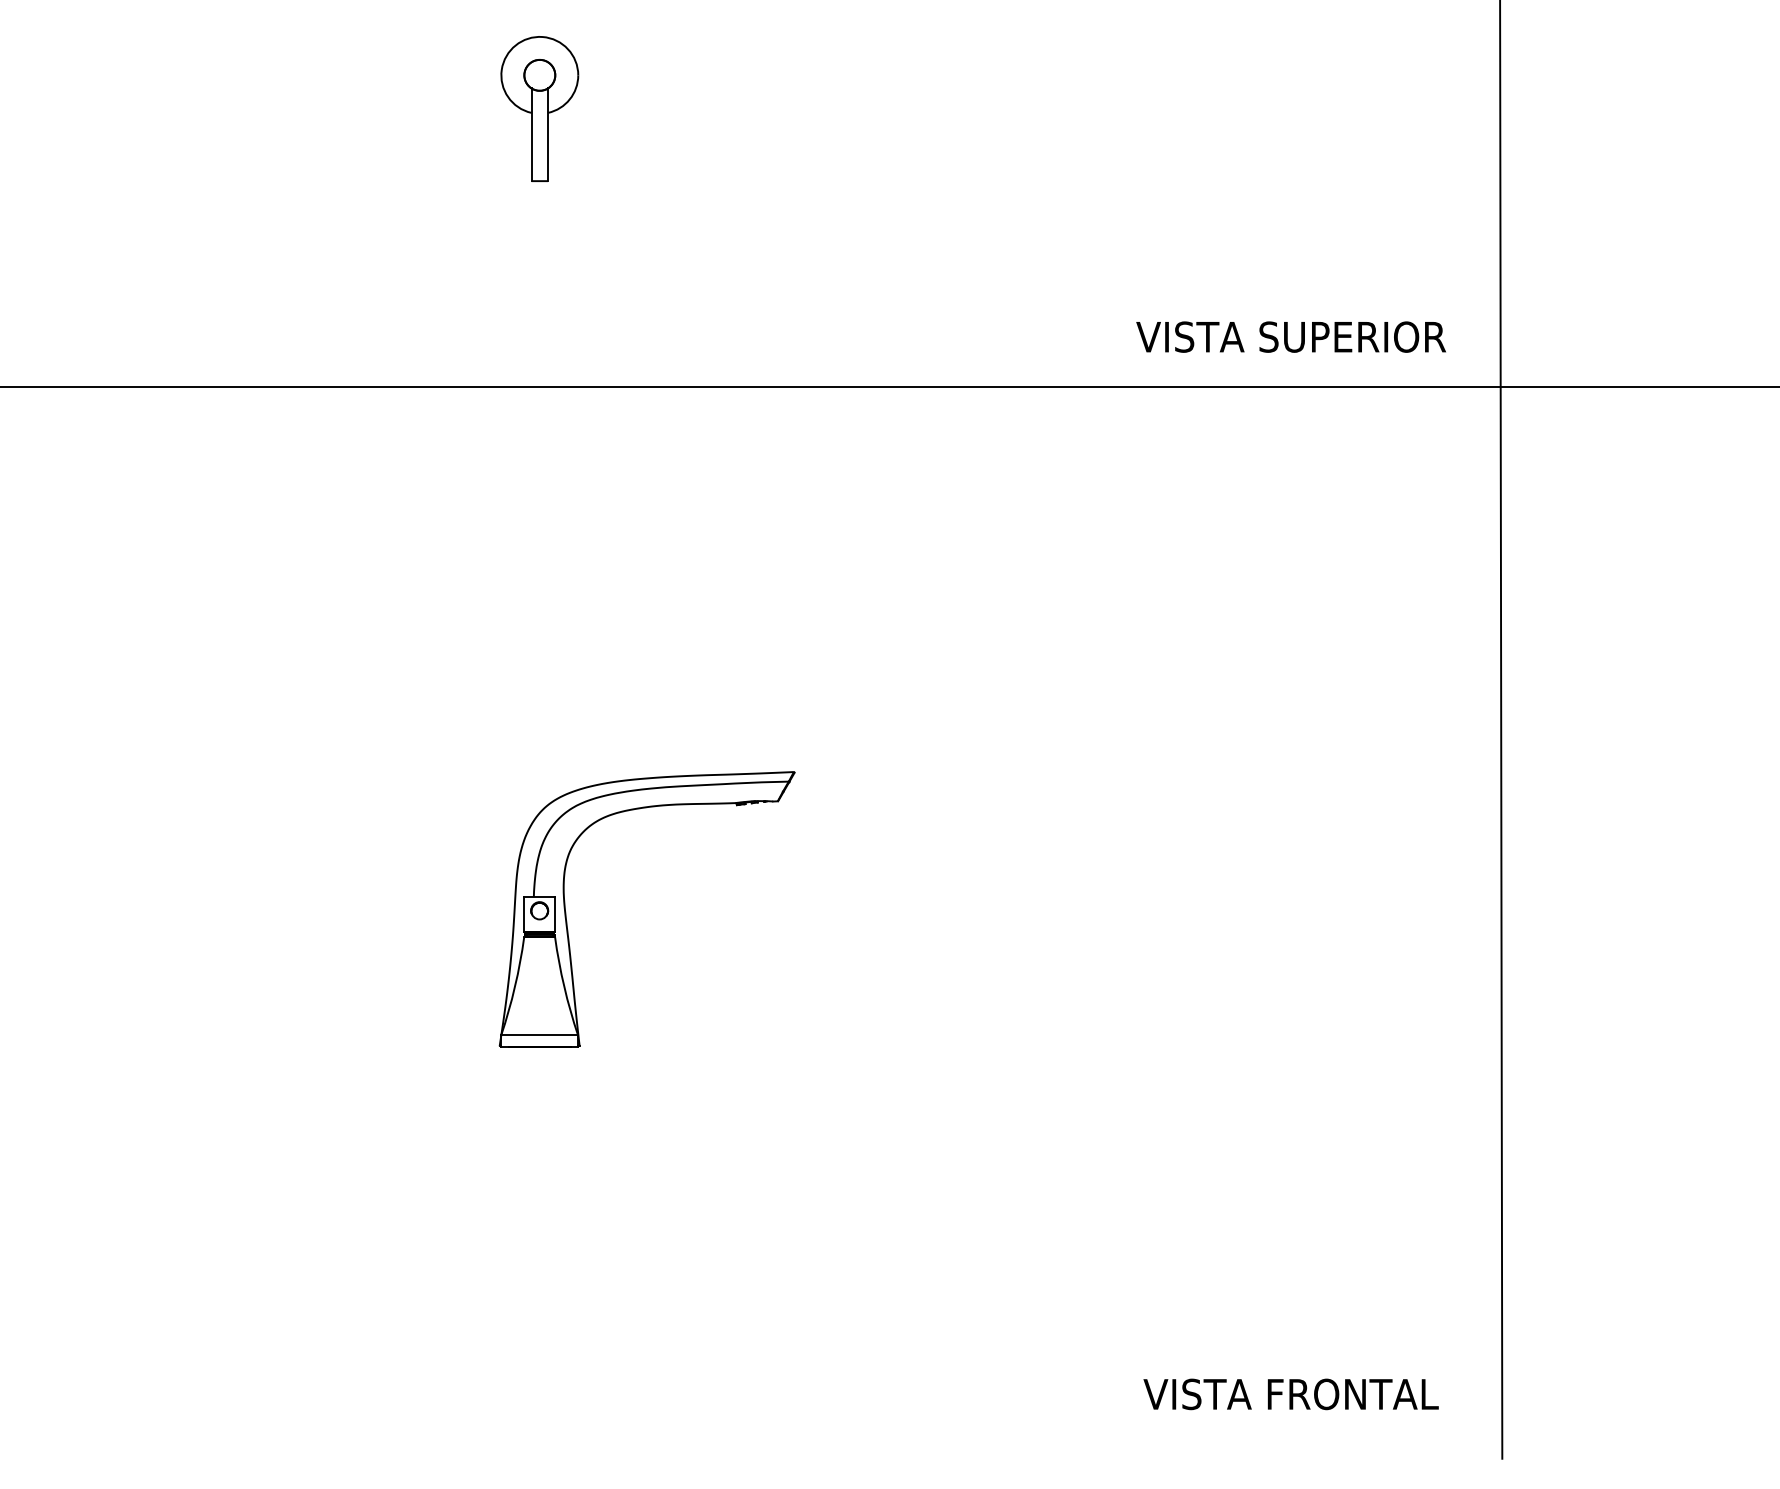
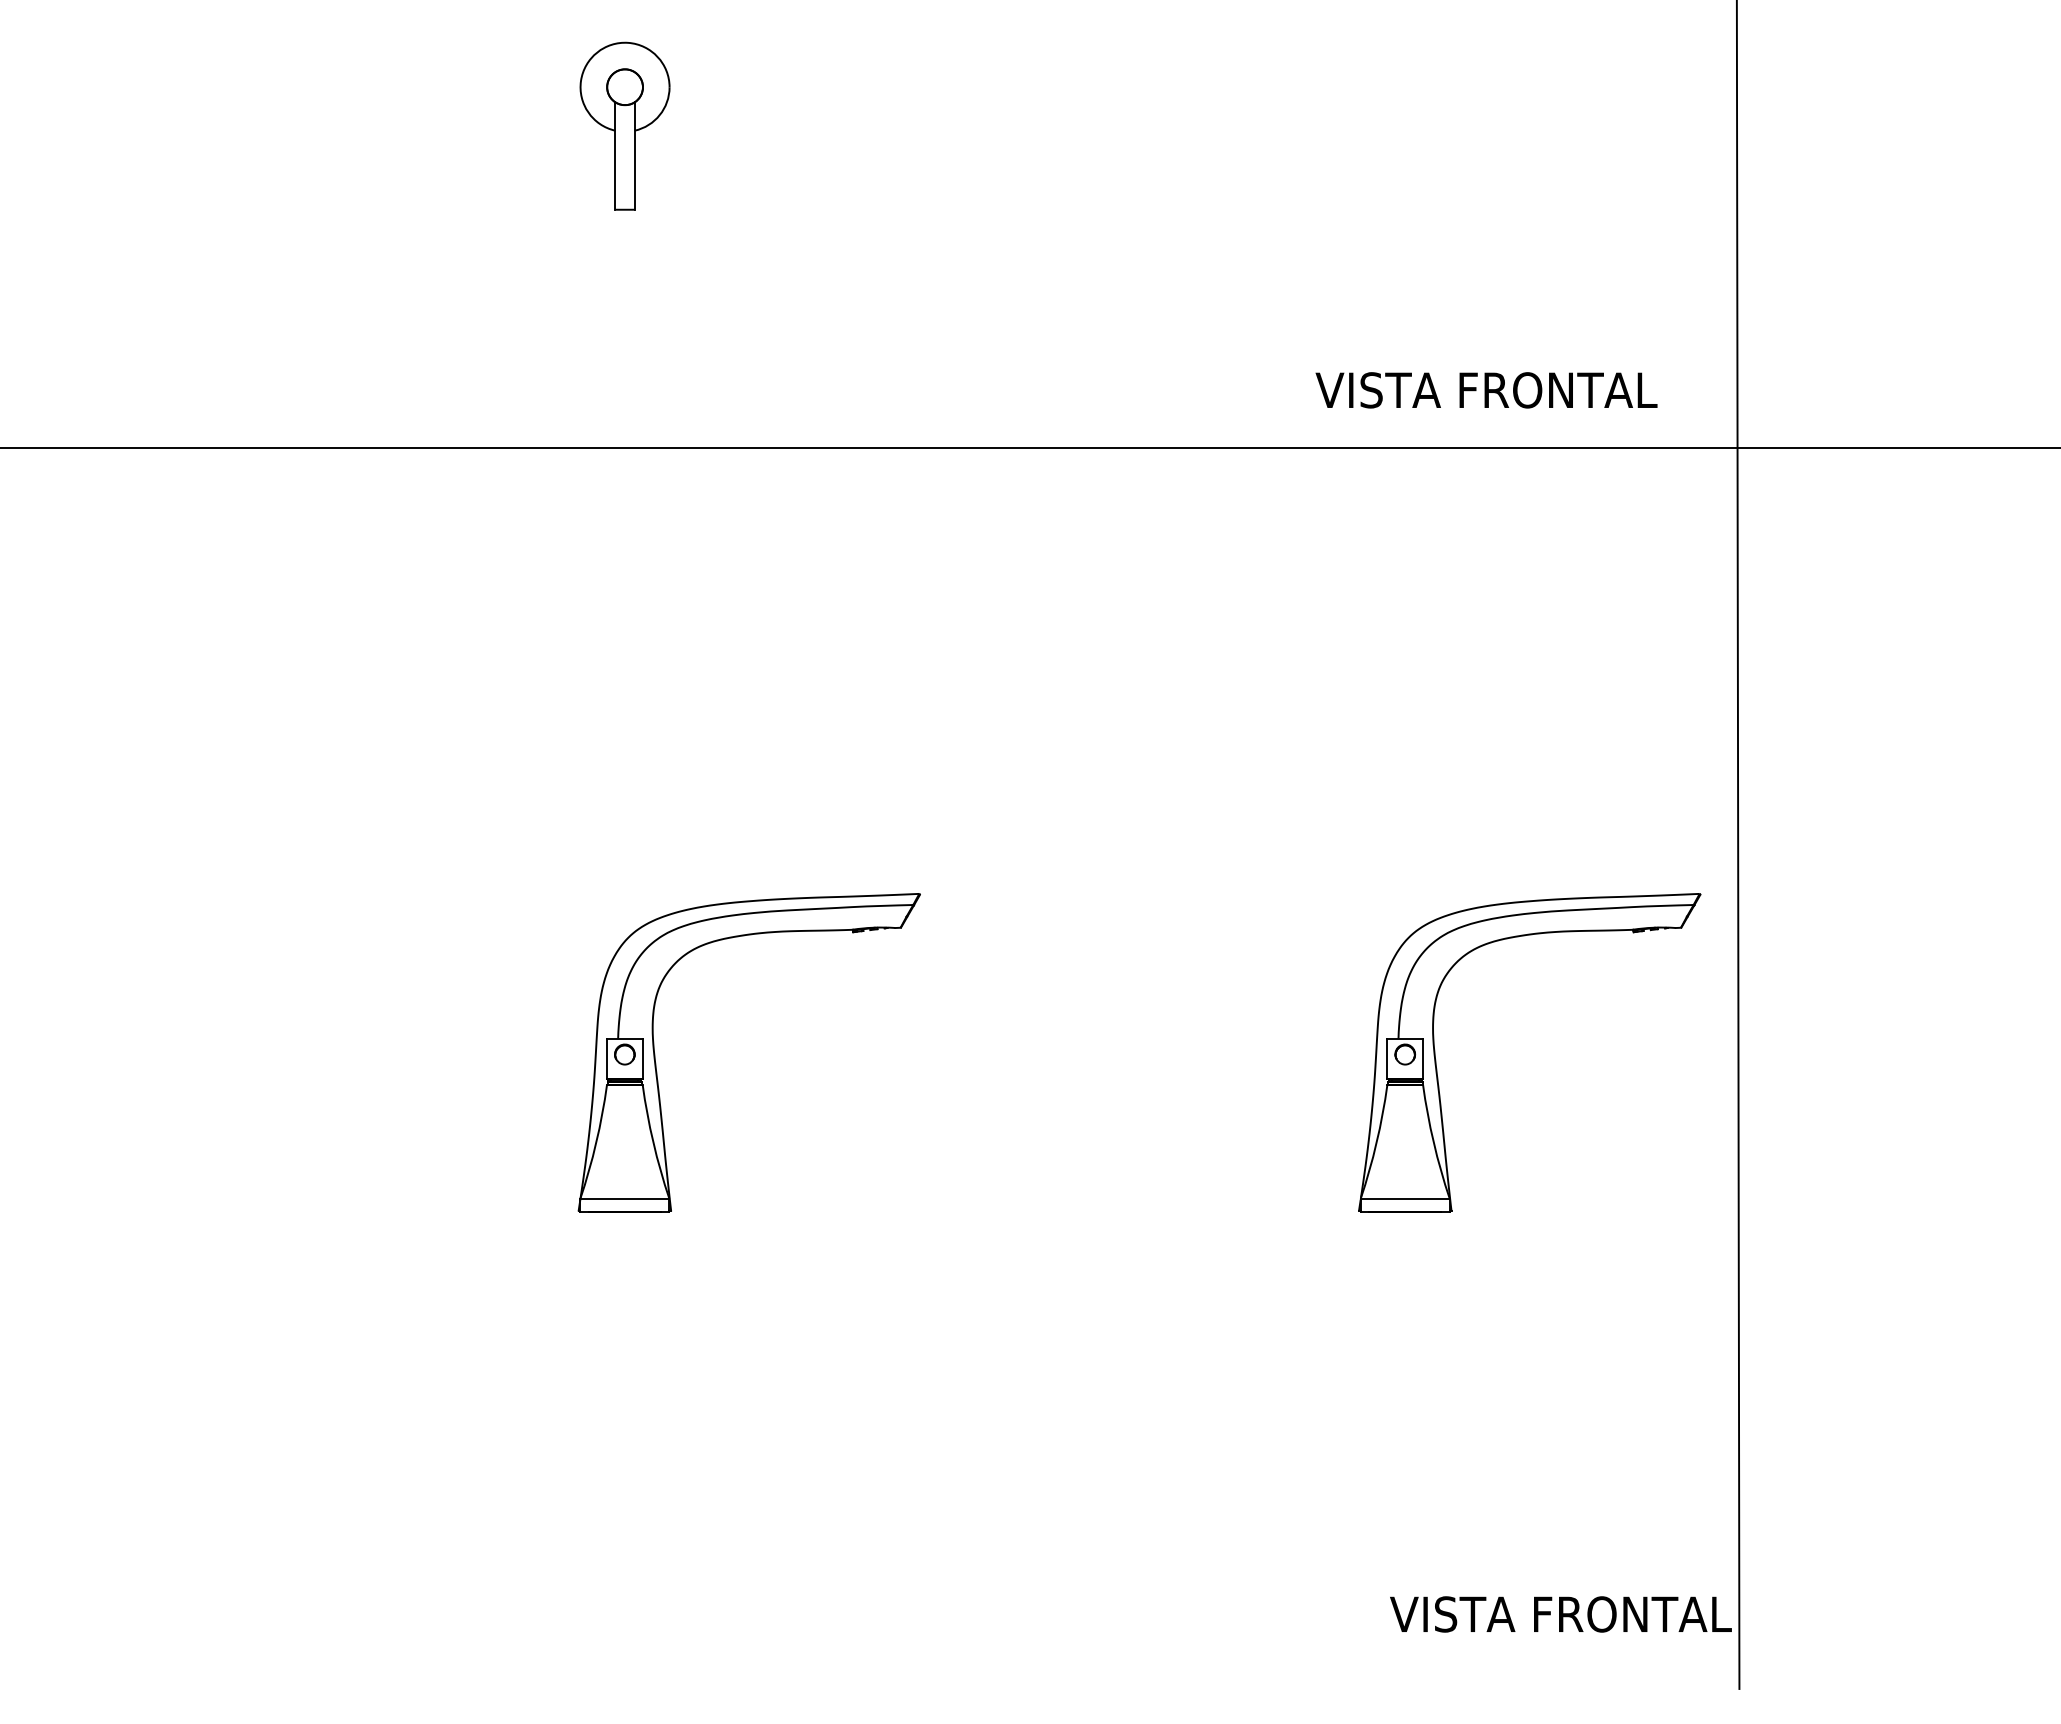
text: (1352, 336) -> (1565, 389), VISTA SUPERIOR -> VISTA FRONTAL
part: (1241, 921) -> (1437, 1066), added
text: (1290, 1394) -> (1560, 1614), moved

